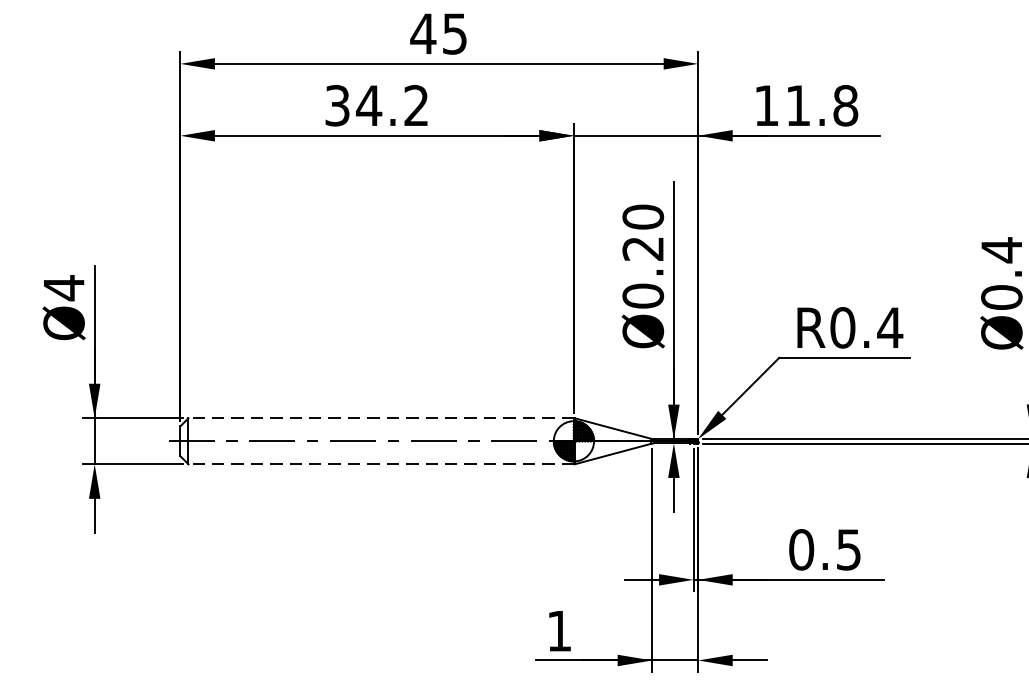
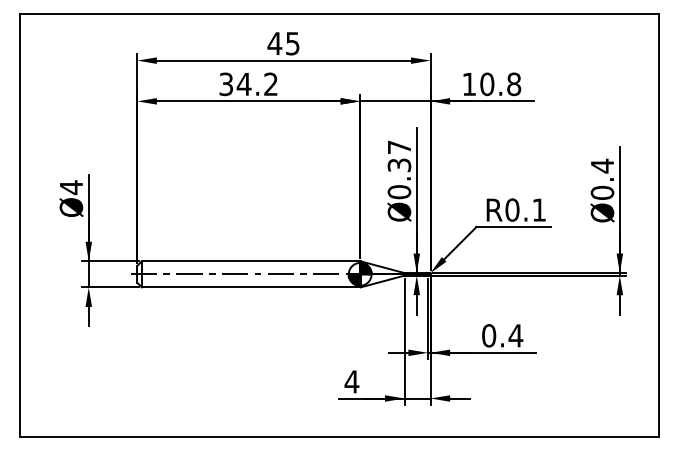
text: (798, 106) -> (487, 84), 11.8 -> 10.8
text: (643, 233) -> (399, 156), Ø0.20 -> Ø0.37
text: (888, 326) -> (538, 209), R0.4 -> R0.1
line: (380, 418) -> (250, 261), dashed -> solid
line: (380, 464) -> (250, 287), dashed -> solid
text: (848, 549) -> (515, 335), 0.5 -> 0.4
text: (558, 630) -> (351, 381), 1 -> 4

